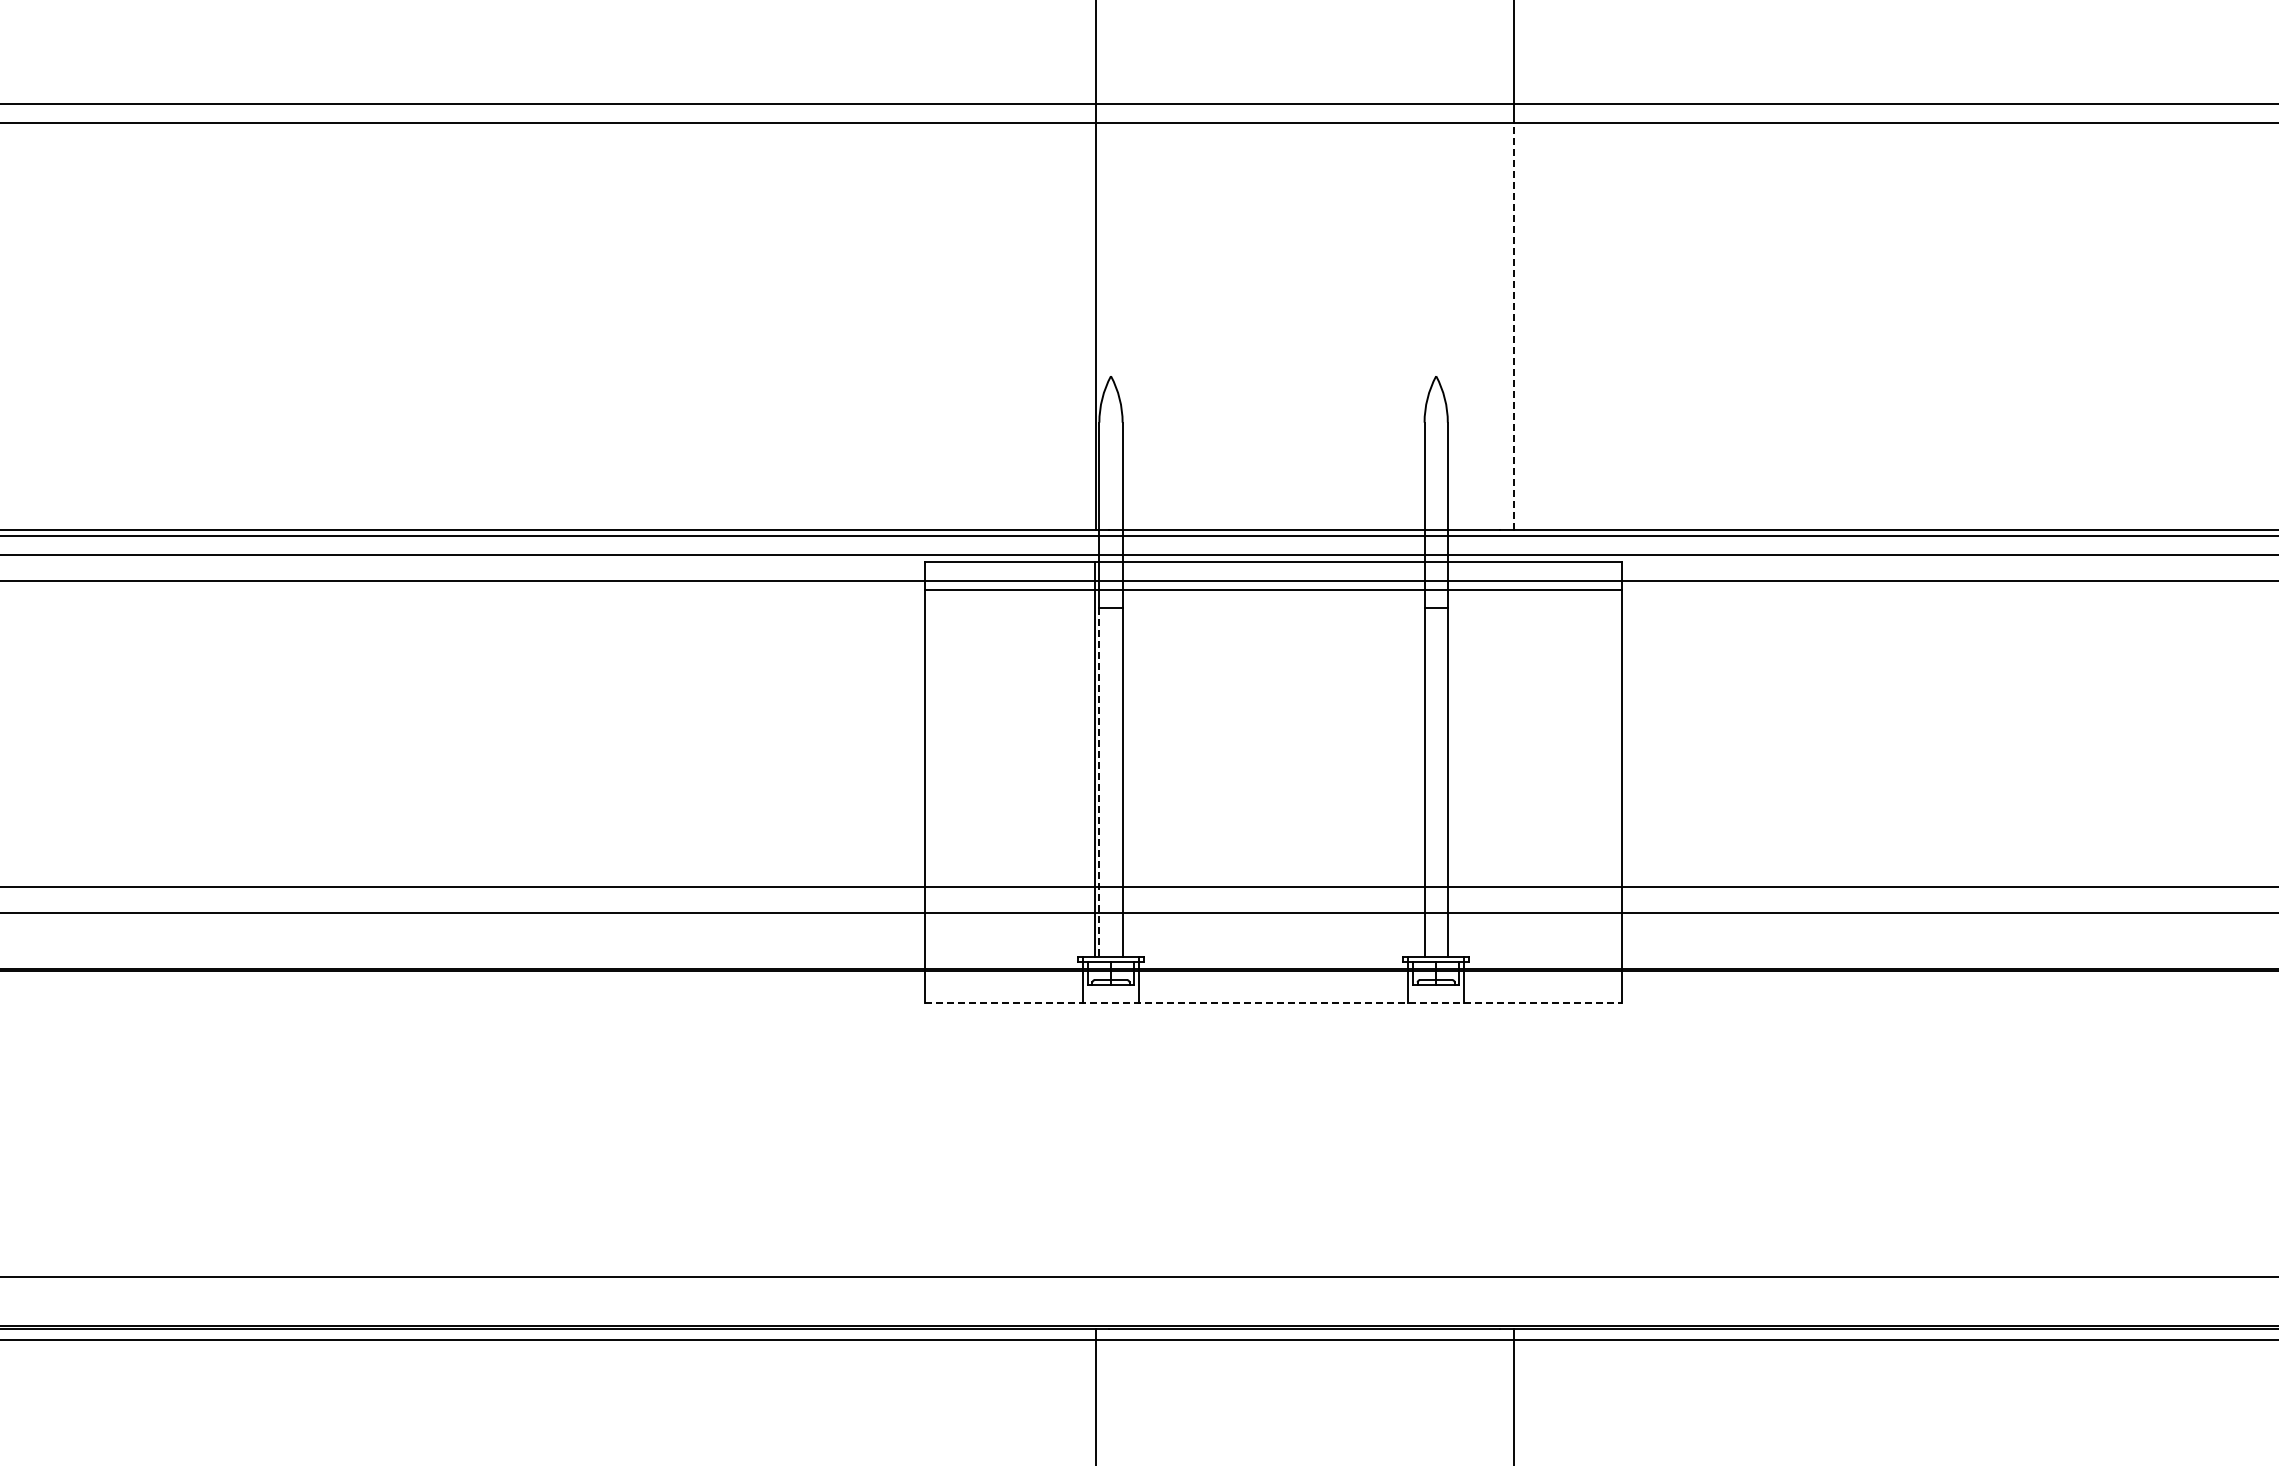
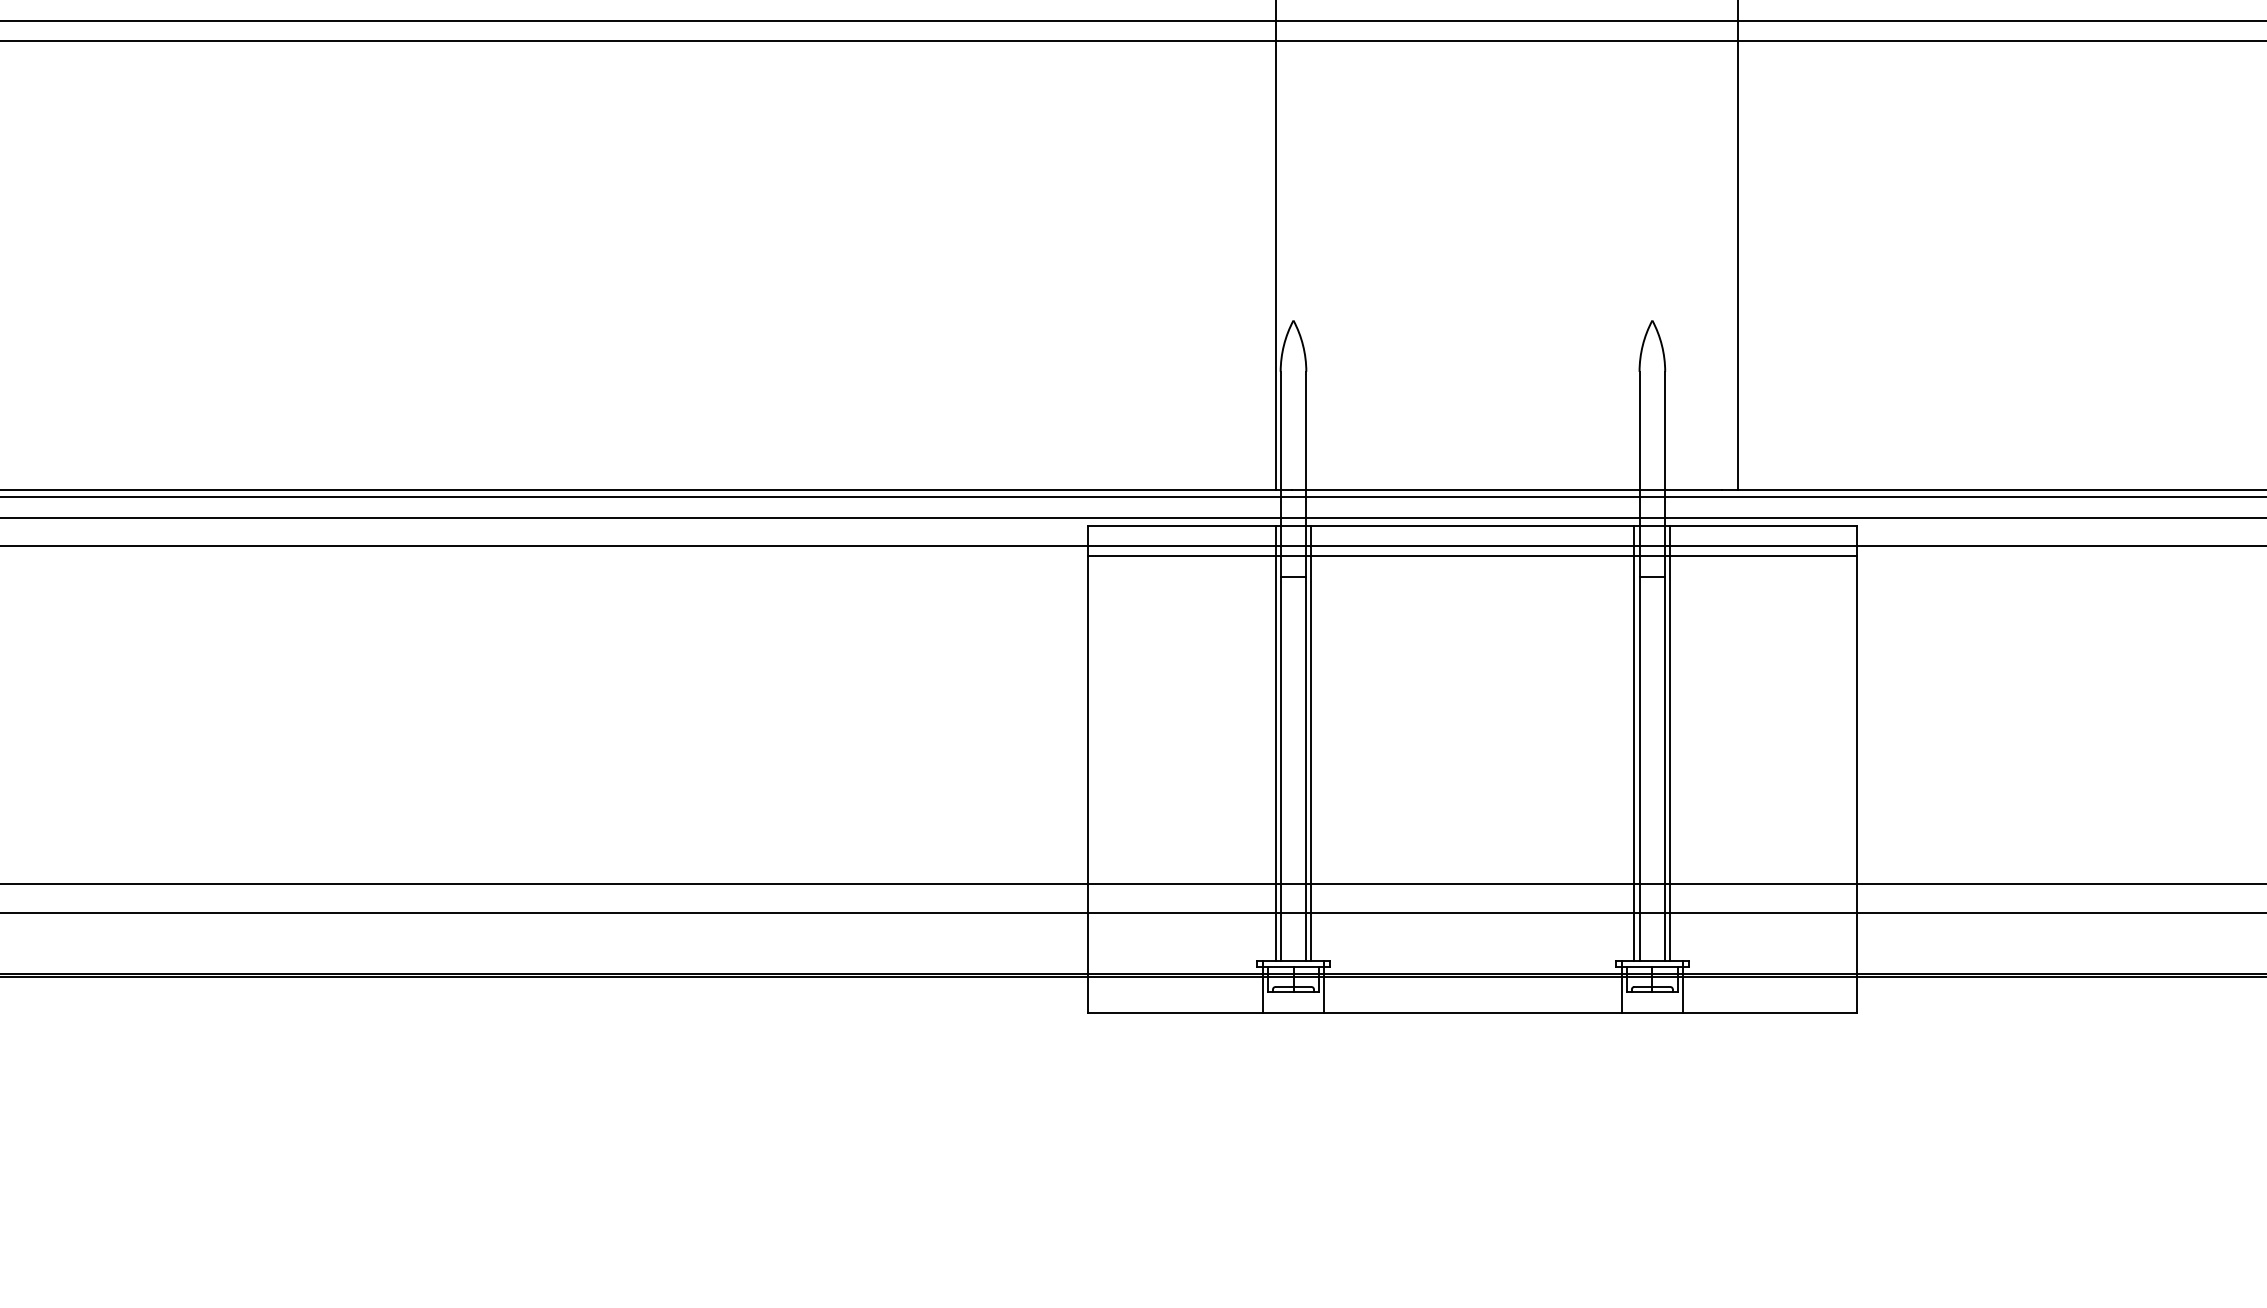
line: (1513, 325) -> (1737, 264), dashed -> solid
line: (1127, 759) -> (1311, 743), added
line: (1419, 759) -> (1633, 743), added
line: (1452, 759) -> (1670, 743), added
line: (1099, 783) -> (1280, 769), dashed -> solid
line: (1274, 1003) -> (1473, 1012), dashed -> solid

